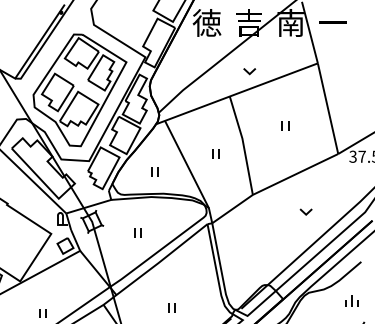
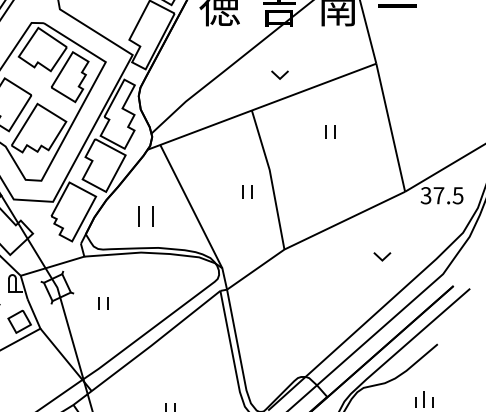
part: (285, 125) -> (330, 131), moved
part: (215, 153) -> (247, 191), moved
part: (154, 171) -> (145, 216), size x1.6
part: (305, 211) -> (381, 256), moved
part: (137, 232) -> (103, 302), moved

